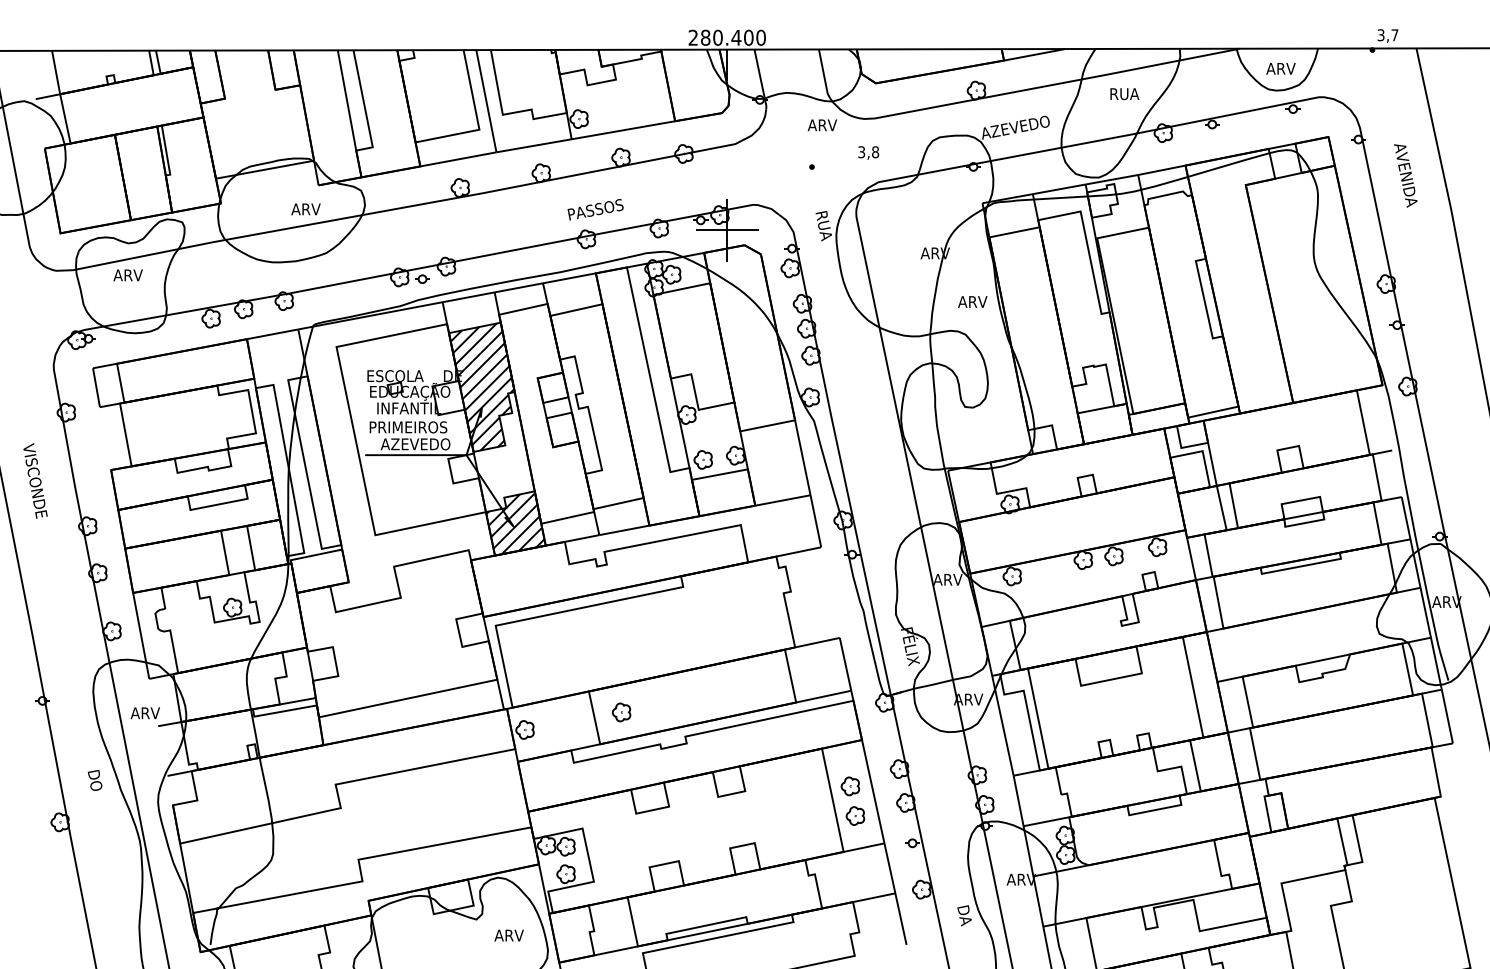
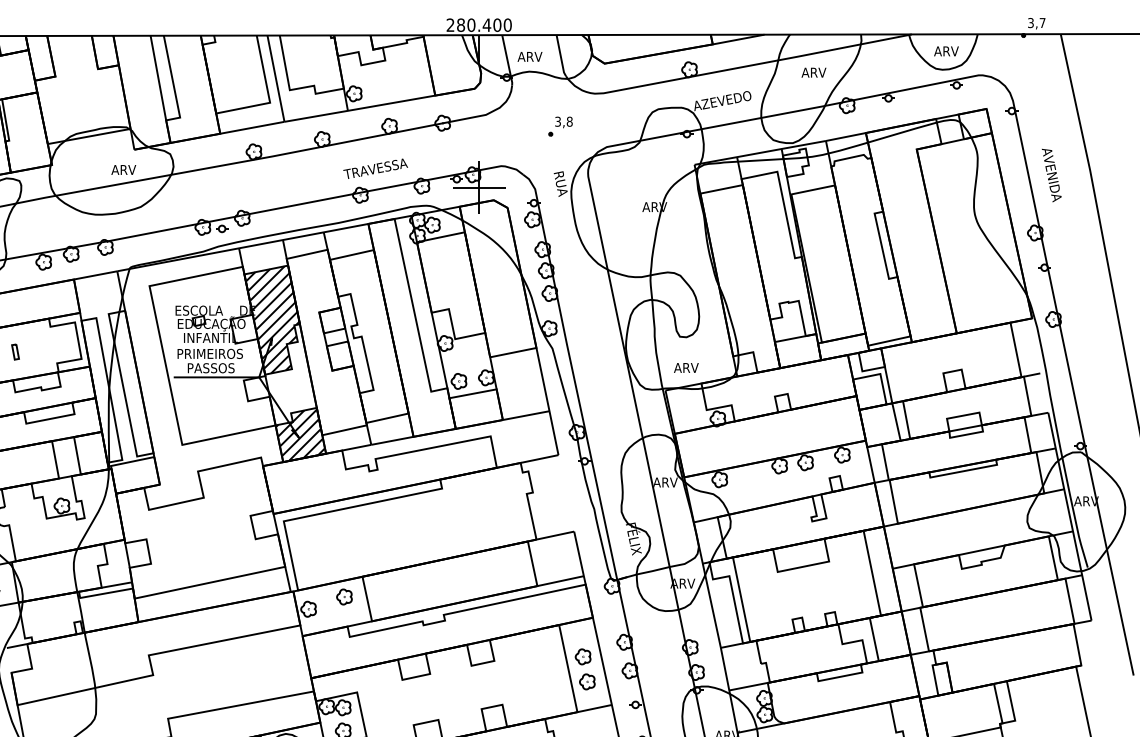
text: (1124, 94) -> (814, 73), RUA -> ARV
text: (822, 125) -> (530, 57), moved
text: (868, 152) -> (563, 121), moved
text: (1405, 175) -> (1051, 175), moved
text: (604, 208) -> (375, 169), PASSOS -> TRAVESSA
text: (972, 301) -> (686, 367), moved
part: (177, 425) -> (15, 352), added
text: (415, 444) -> (216, 368), AZEVEDO -> PASSOS
part: (621, 712) -> (344, 597), moved

